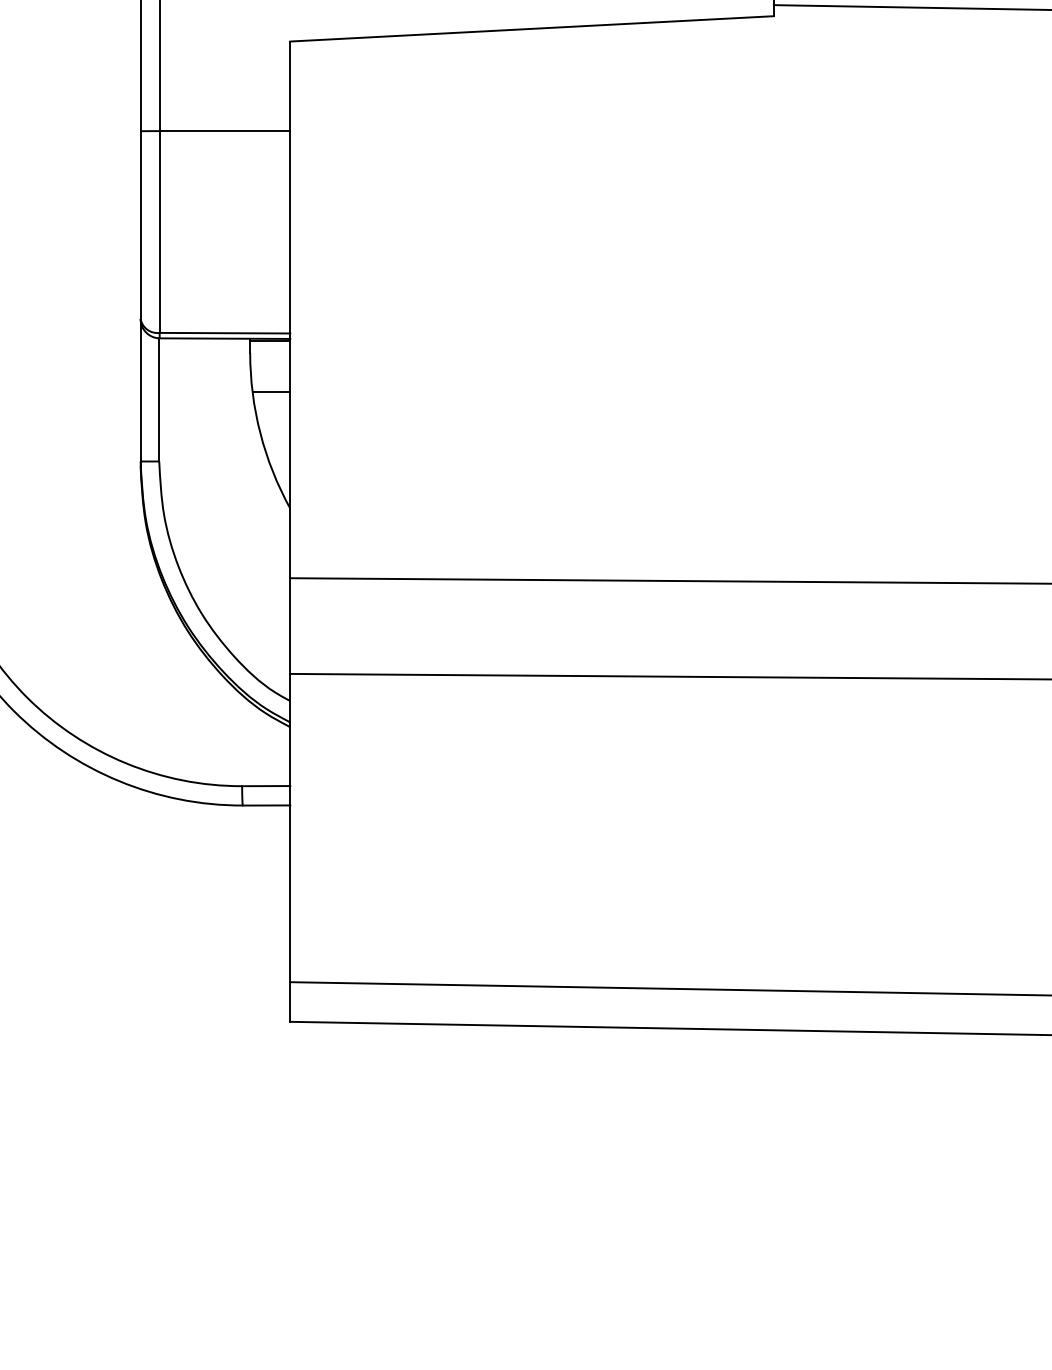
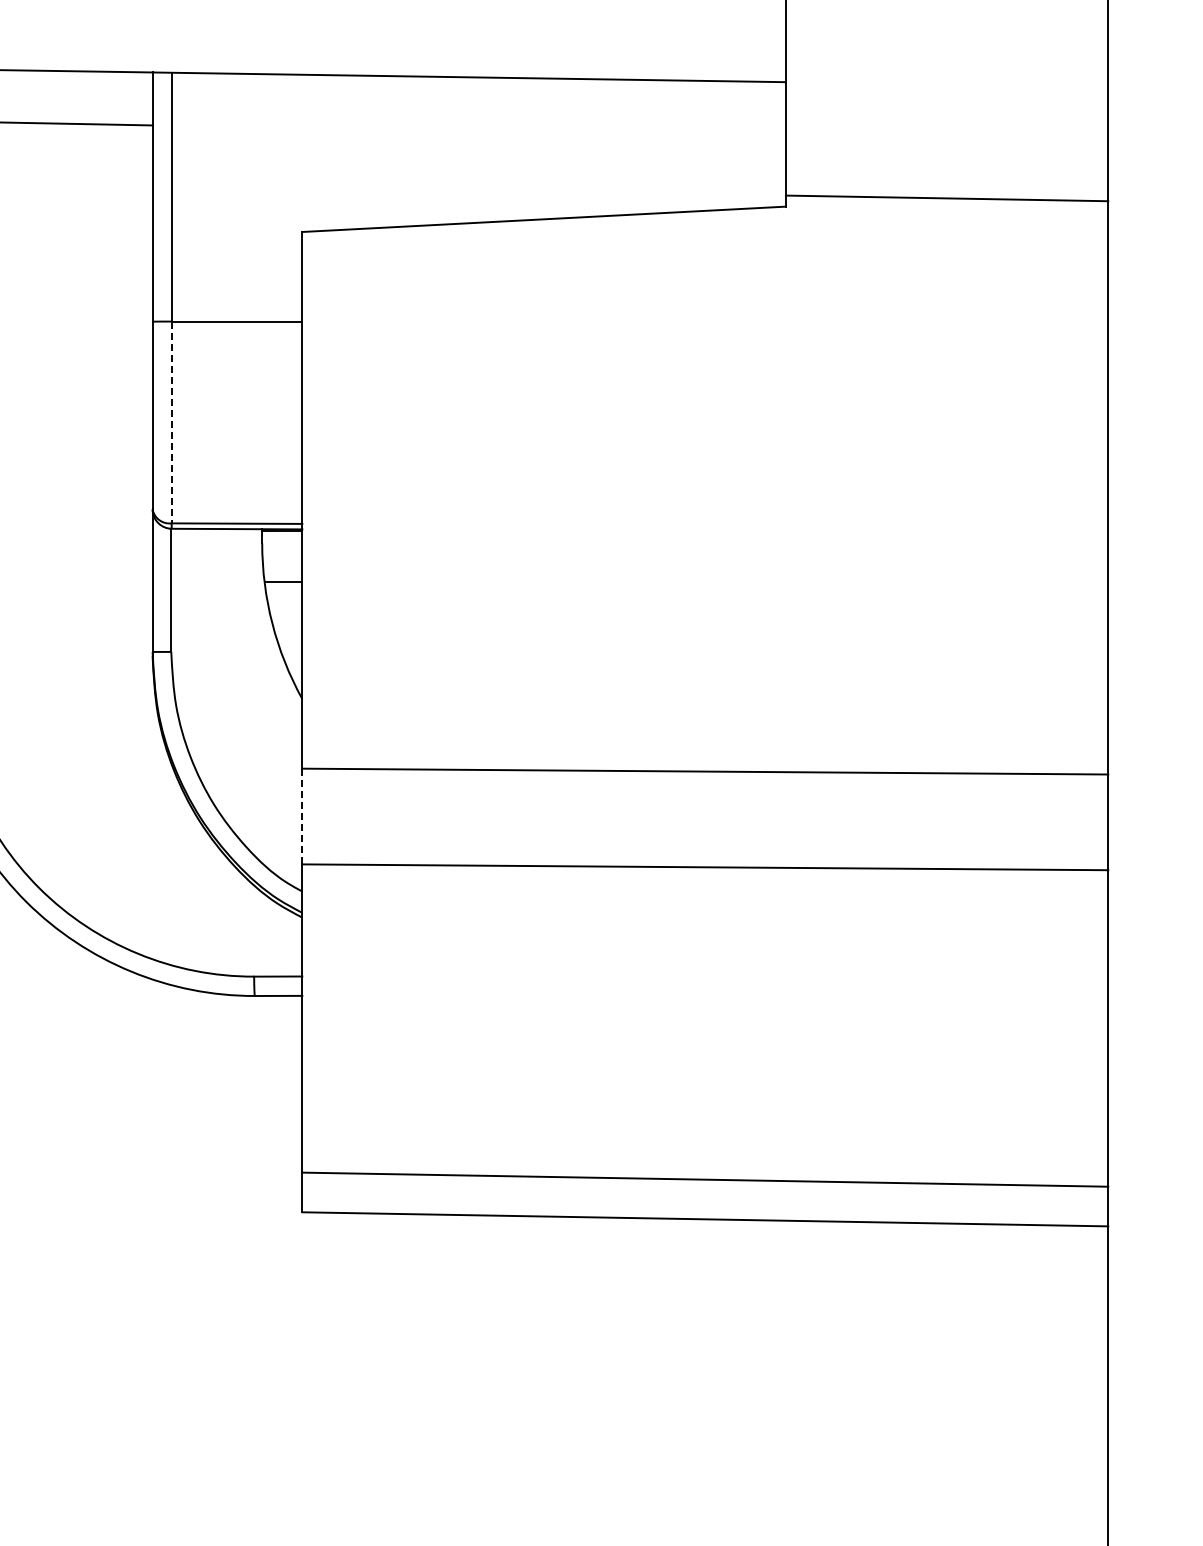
line: (159, 232) -> (171, 422), solid -> dashed
line: (290, 626) -> (302, 816), solid -> dashed

